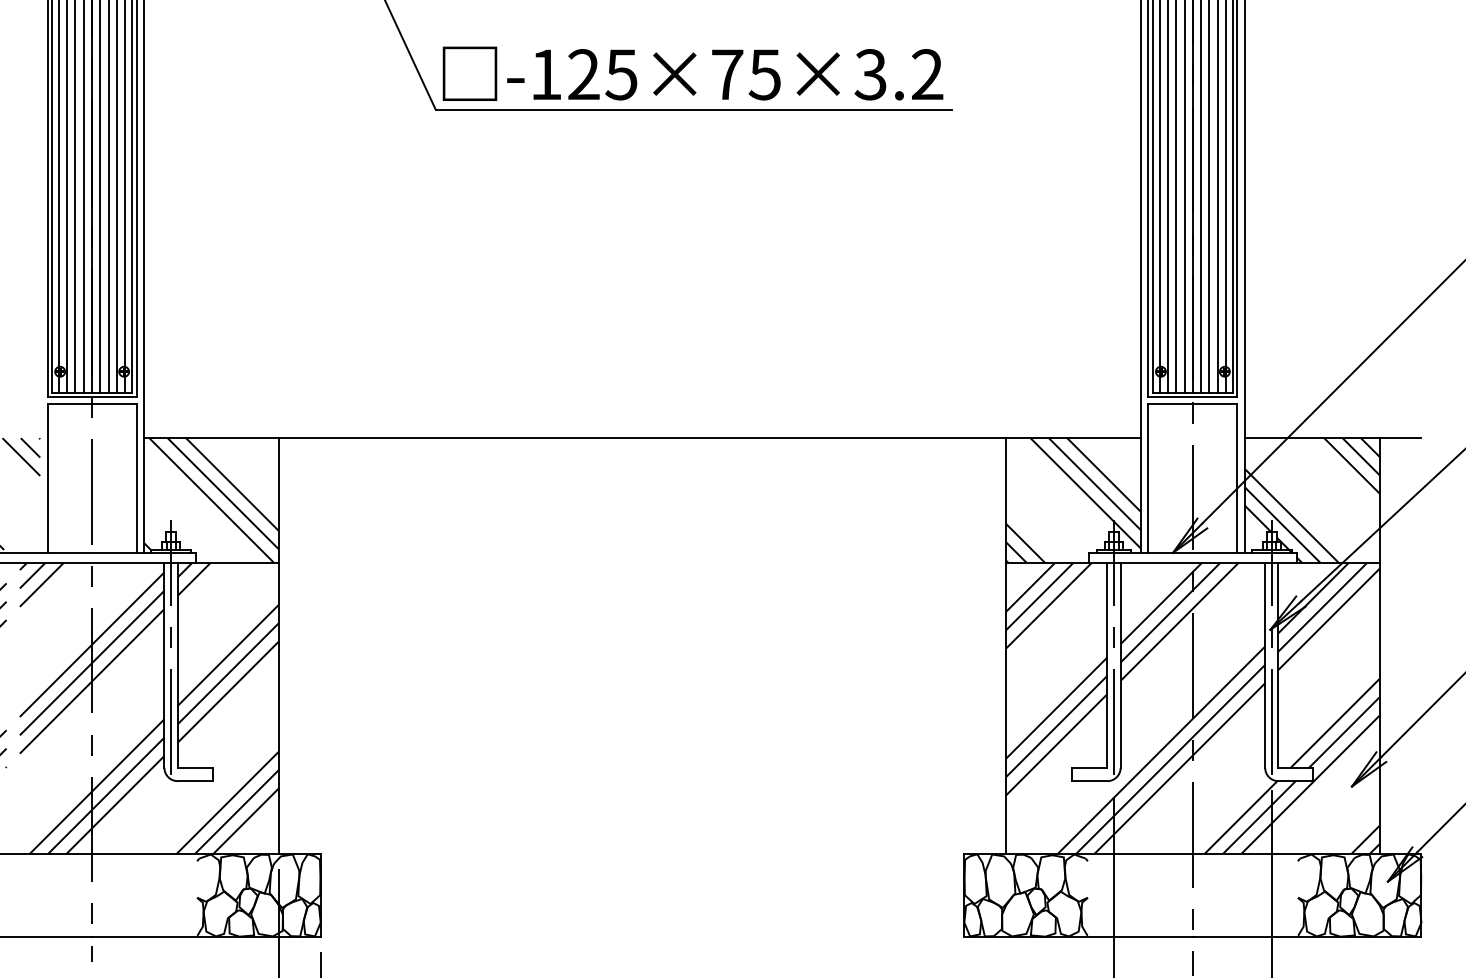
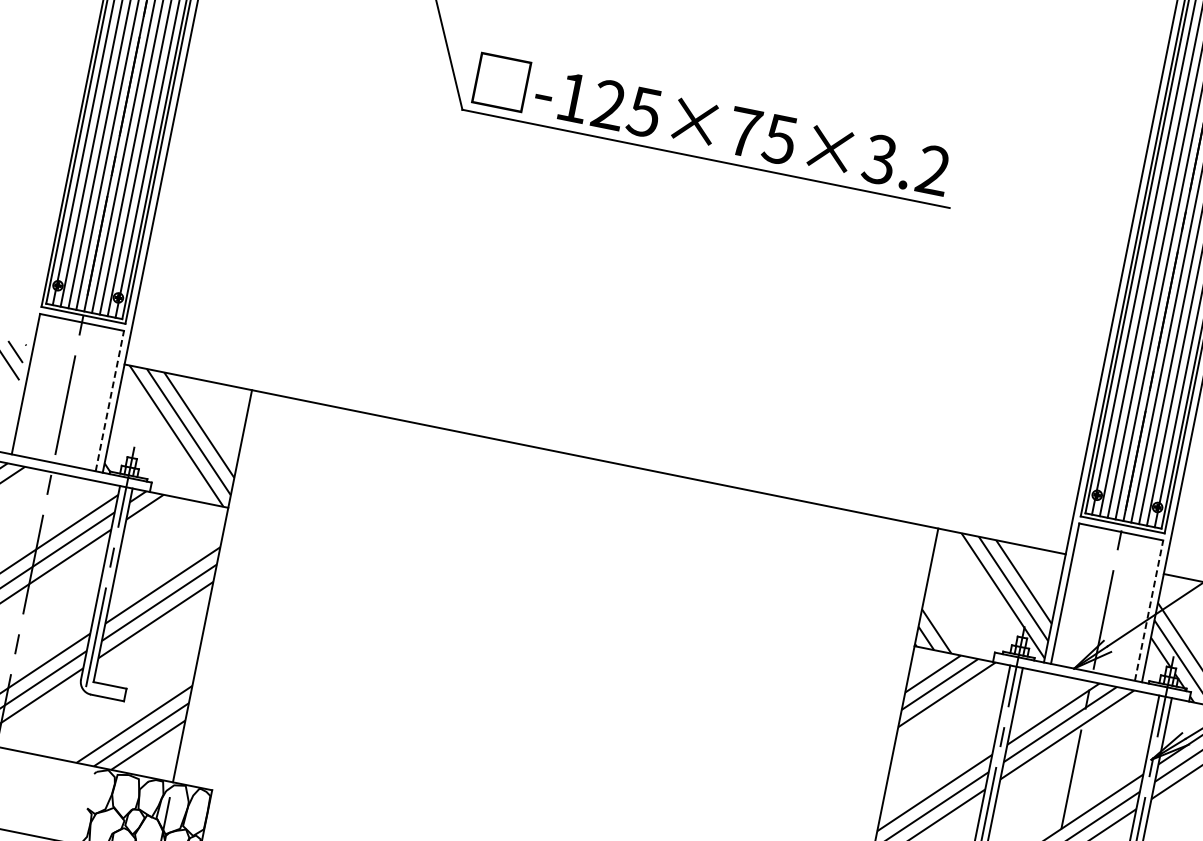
line: (136, 478) -> (109, 401), solid -> dashed
line: (1237, 478) -> (1149, 610), solid -> dashed

